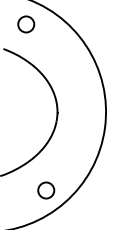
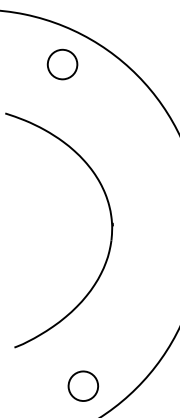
circle: (26, 24) -> (63, 64), moved
circle: (46, 190) -> (83, 386), moved

